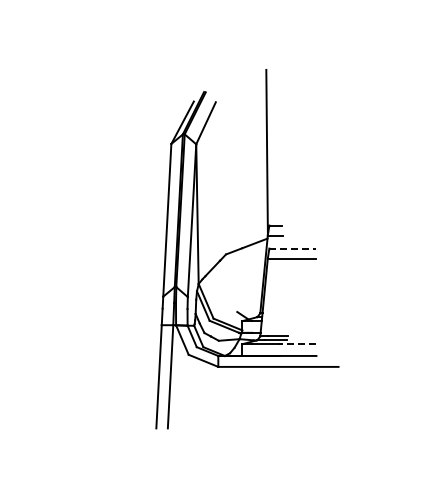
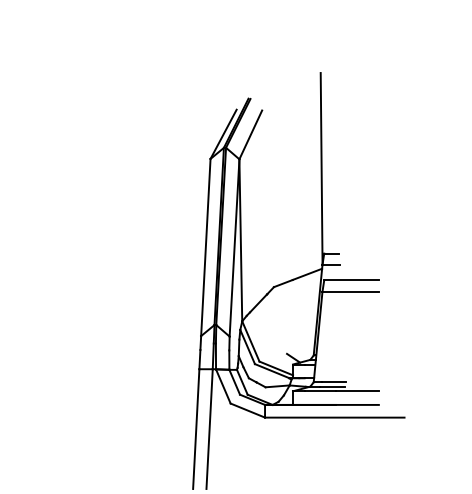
line: (292, 248) -> (351, 280), dashed -> solid
line: (297, 344) -> (356, 391), dashed -> solid

